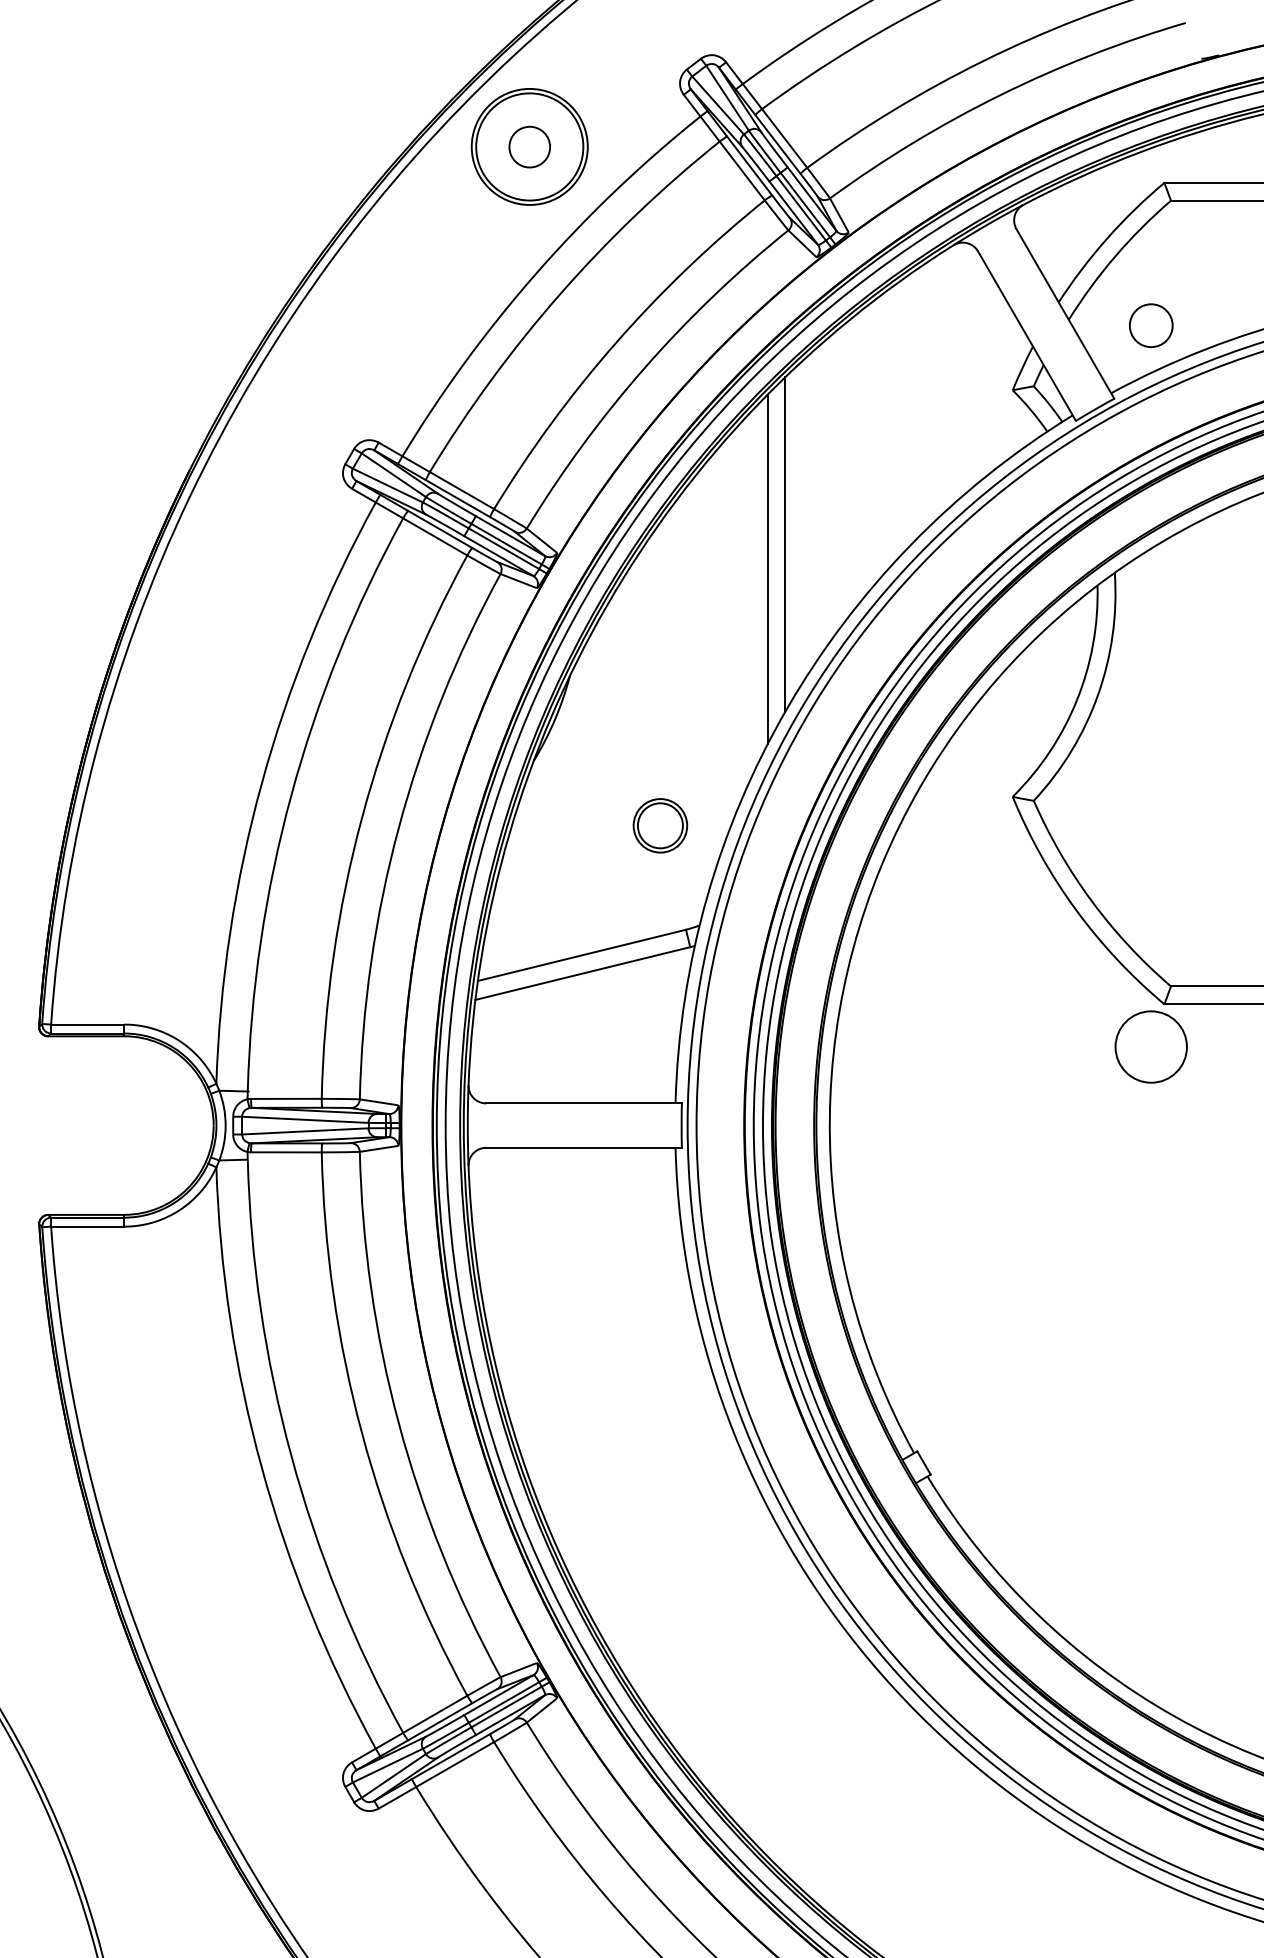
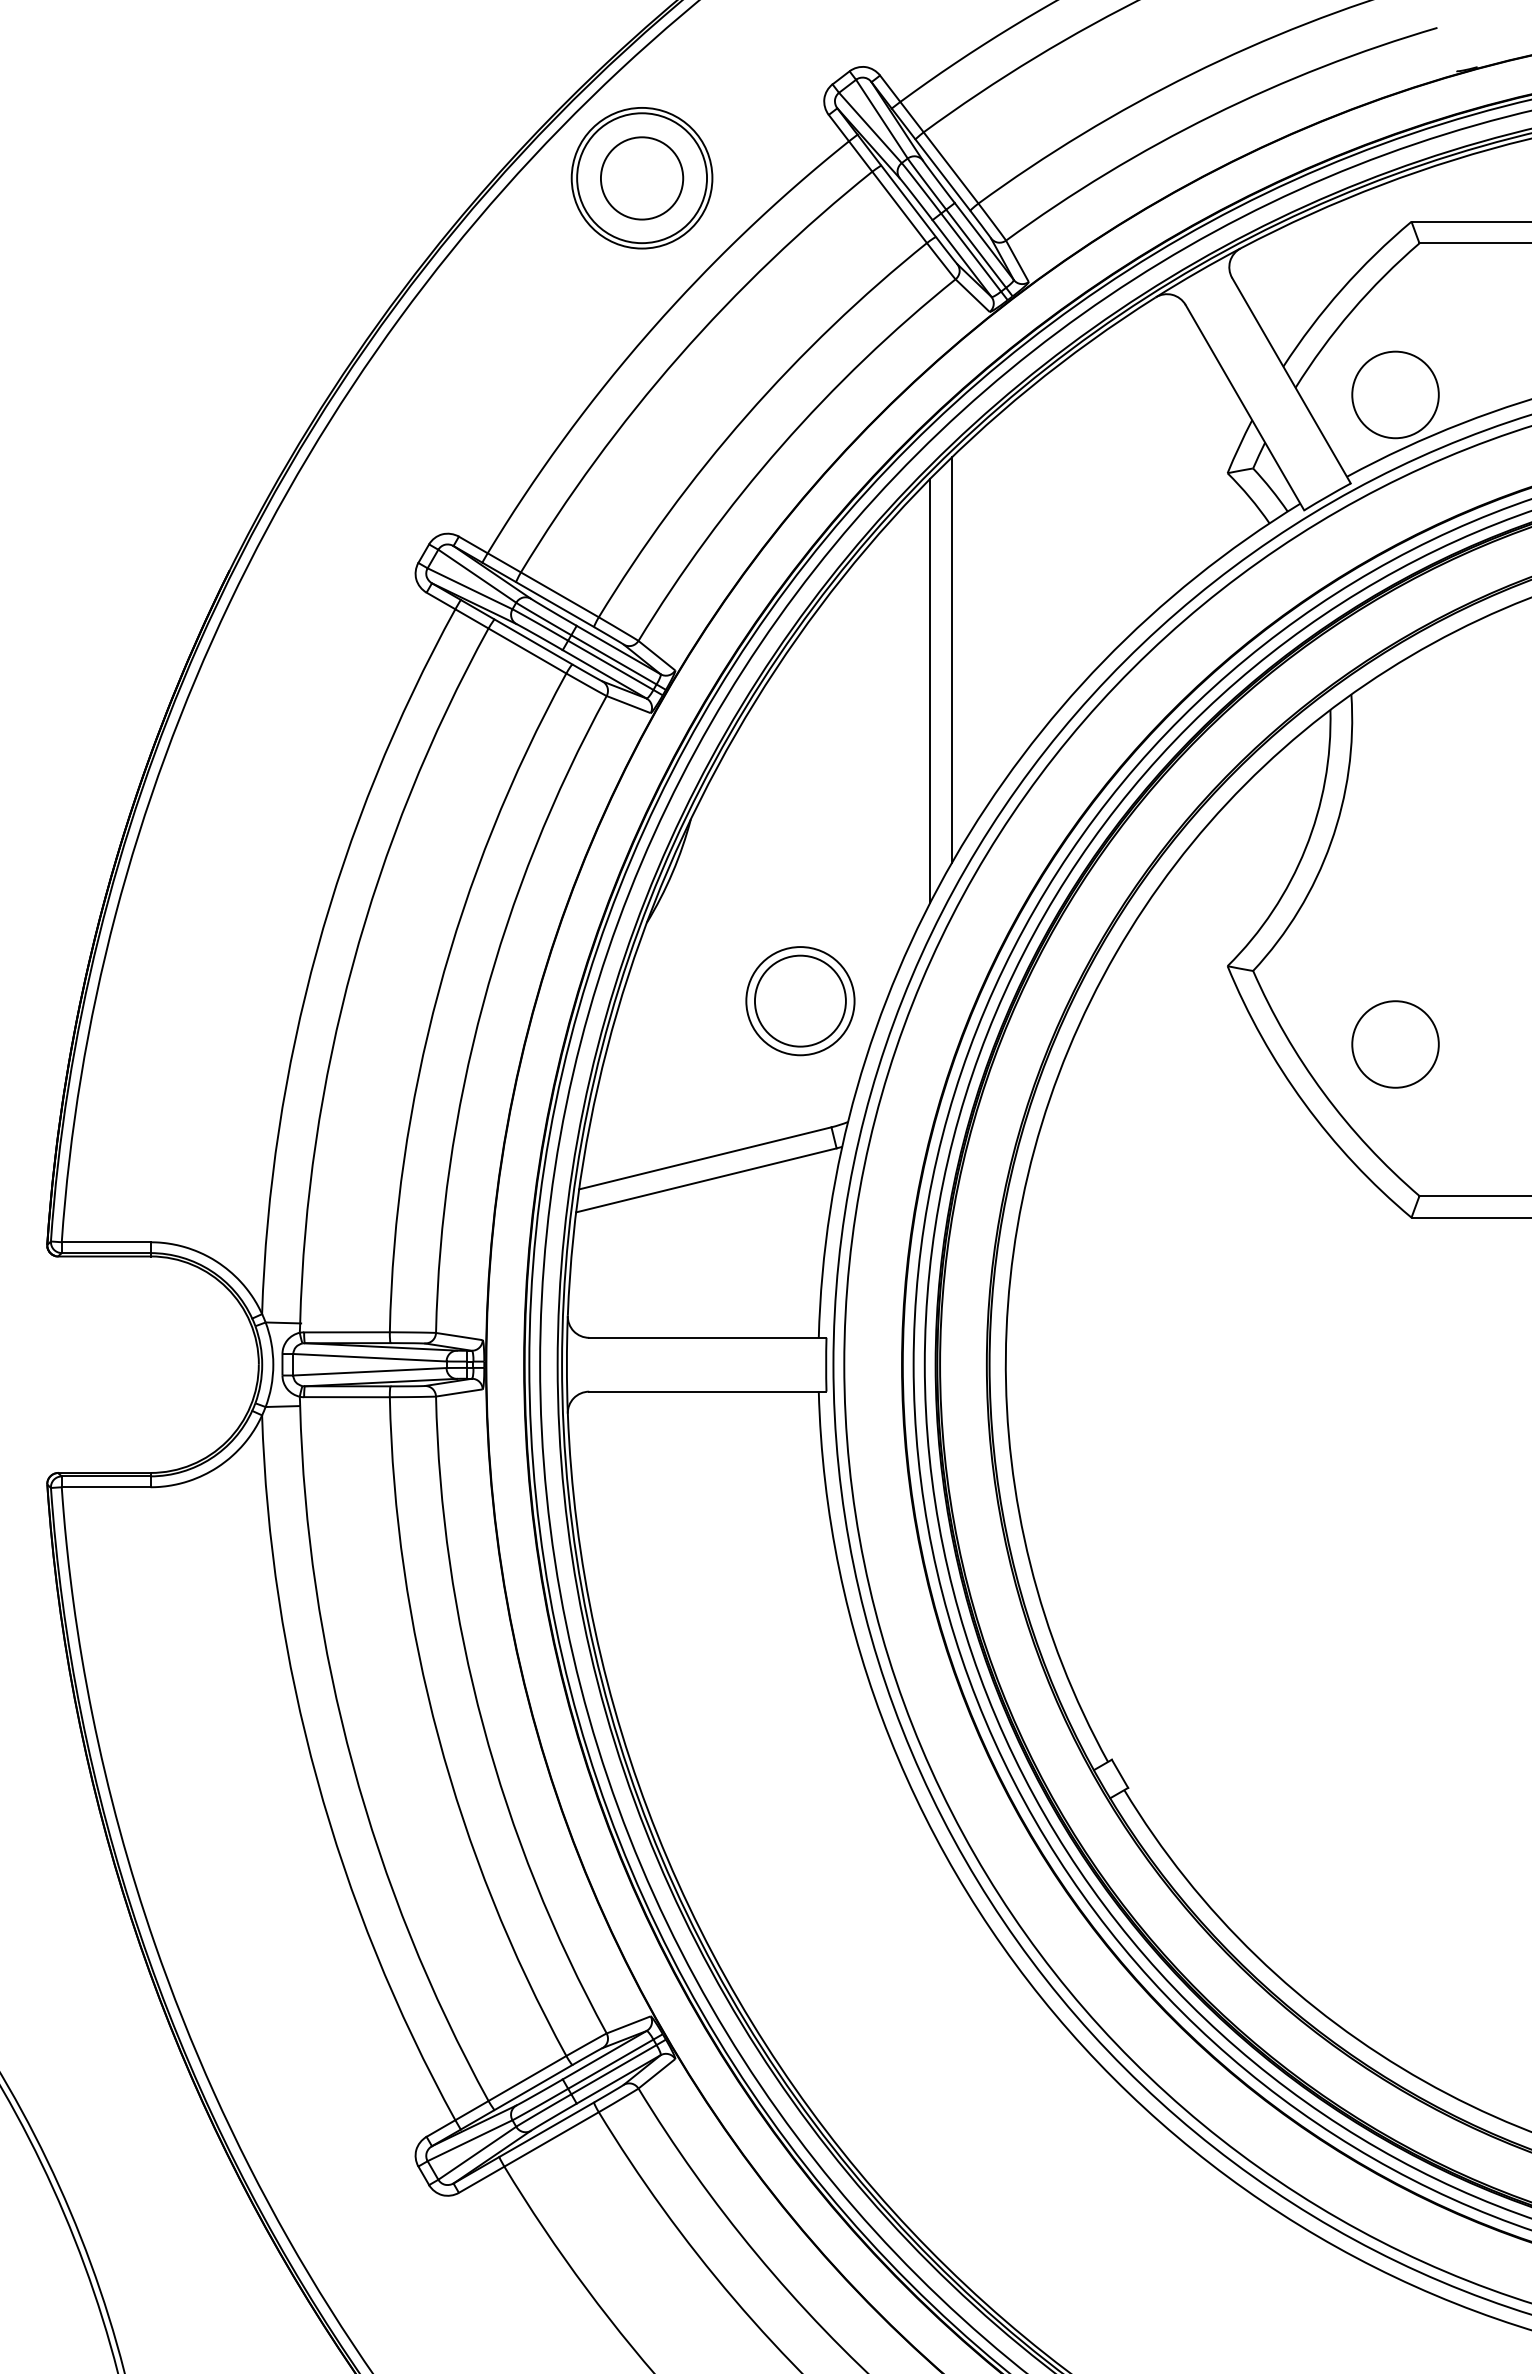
circle: (529, 147) -> (641, 178), size x1.67
circle: (1151, 325) -> (1395, 394), size x1.67
part: (660, 825) -> (800, 1001), size x1.67
circle: (1151, 1047) -> (1395, 1044), moved

